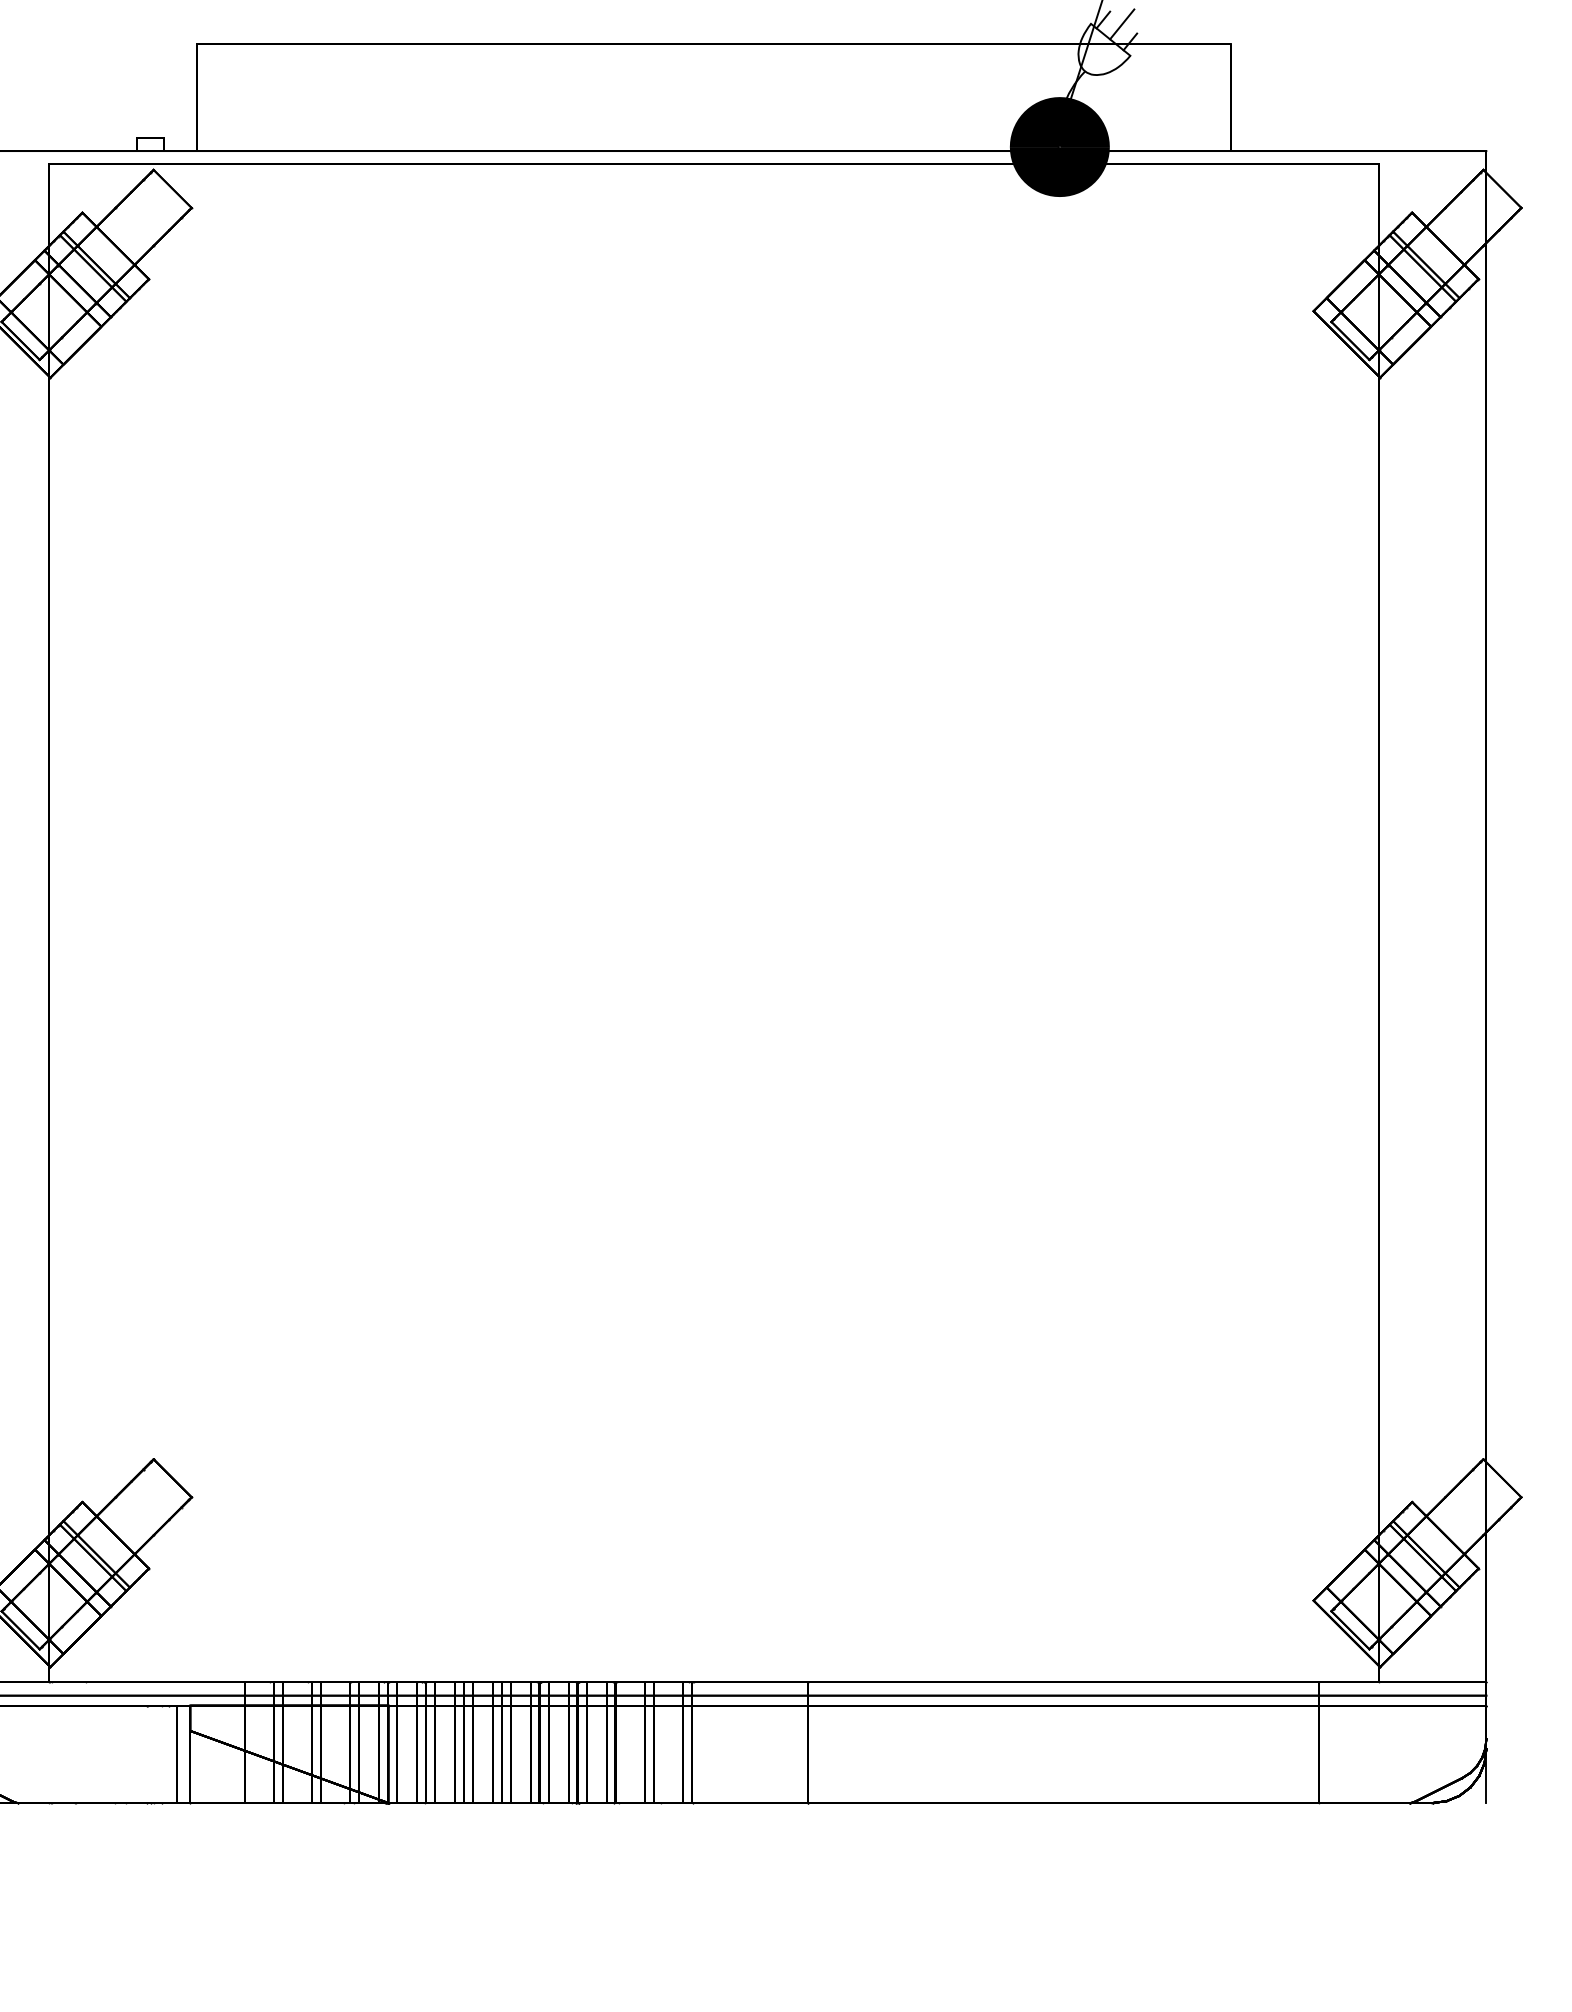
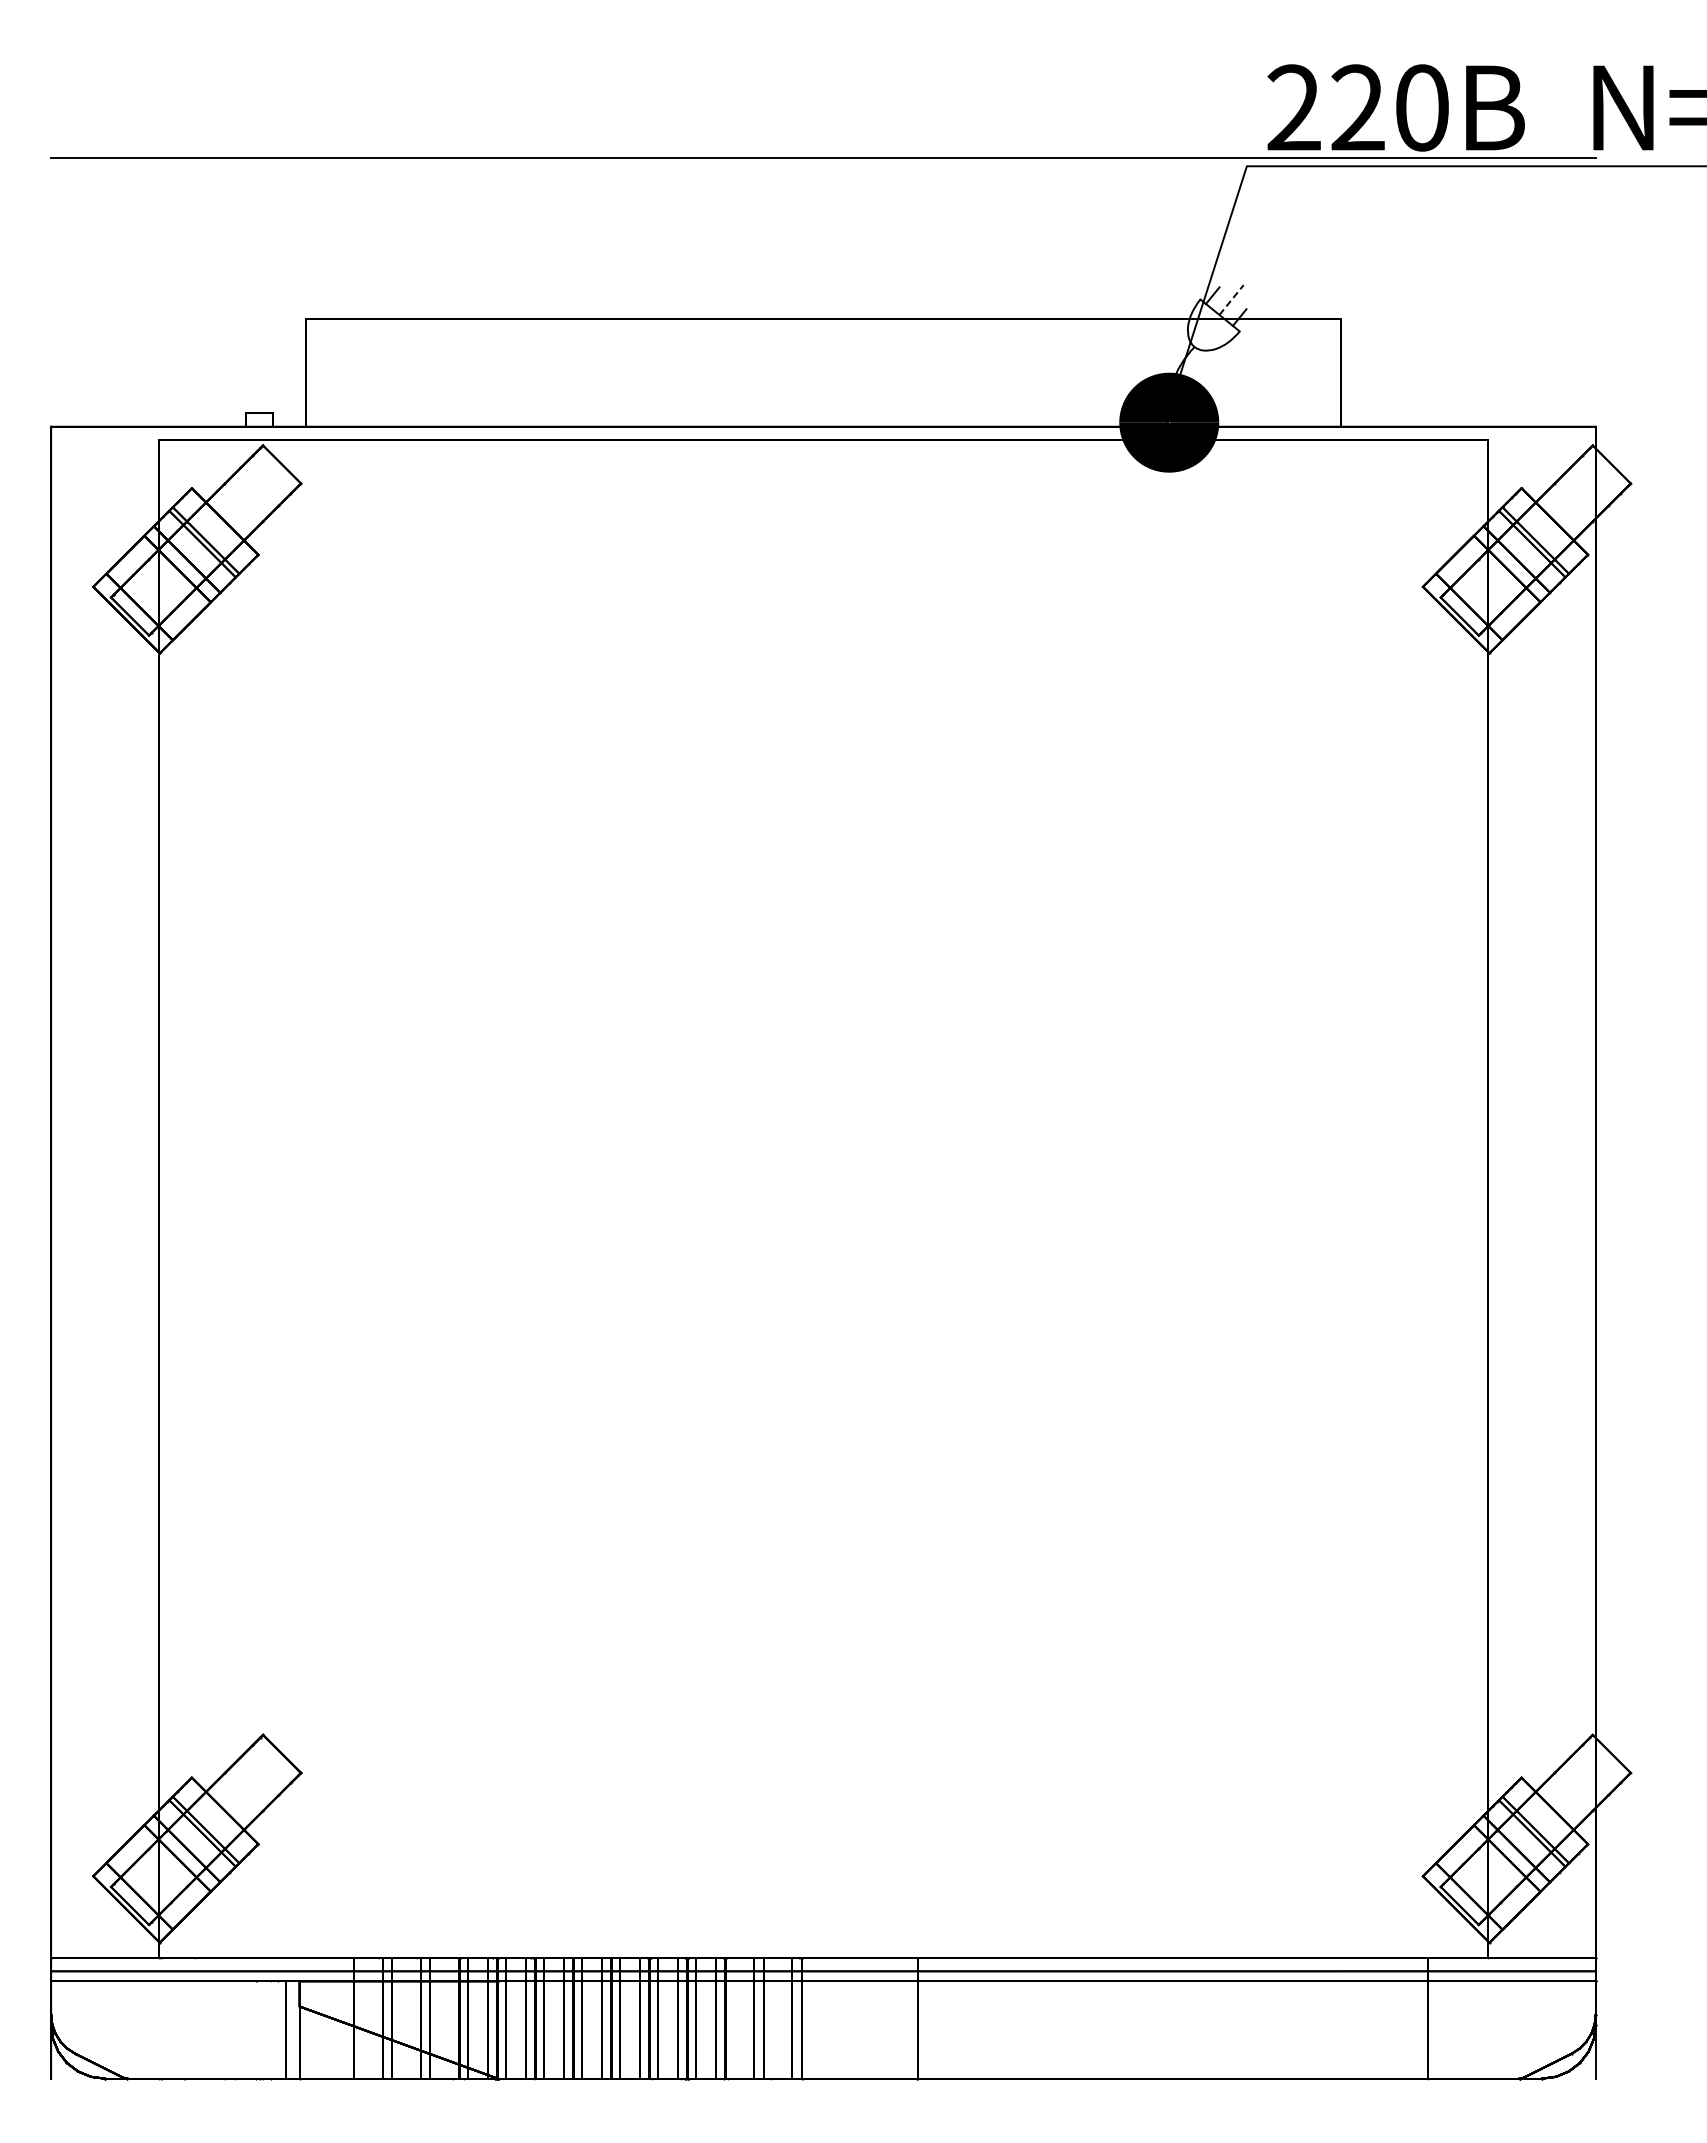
line: (1122, 23) -> (1231, 299), solid -> dashed

